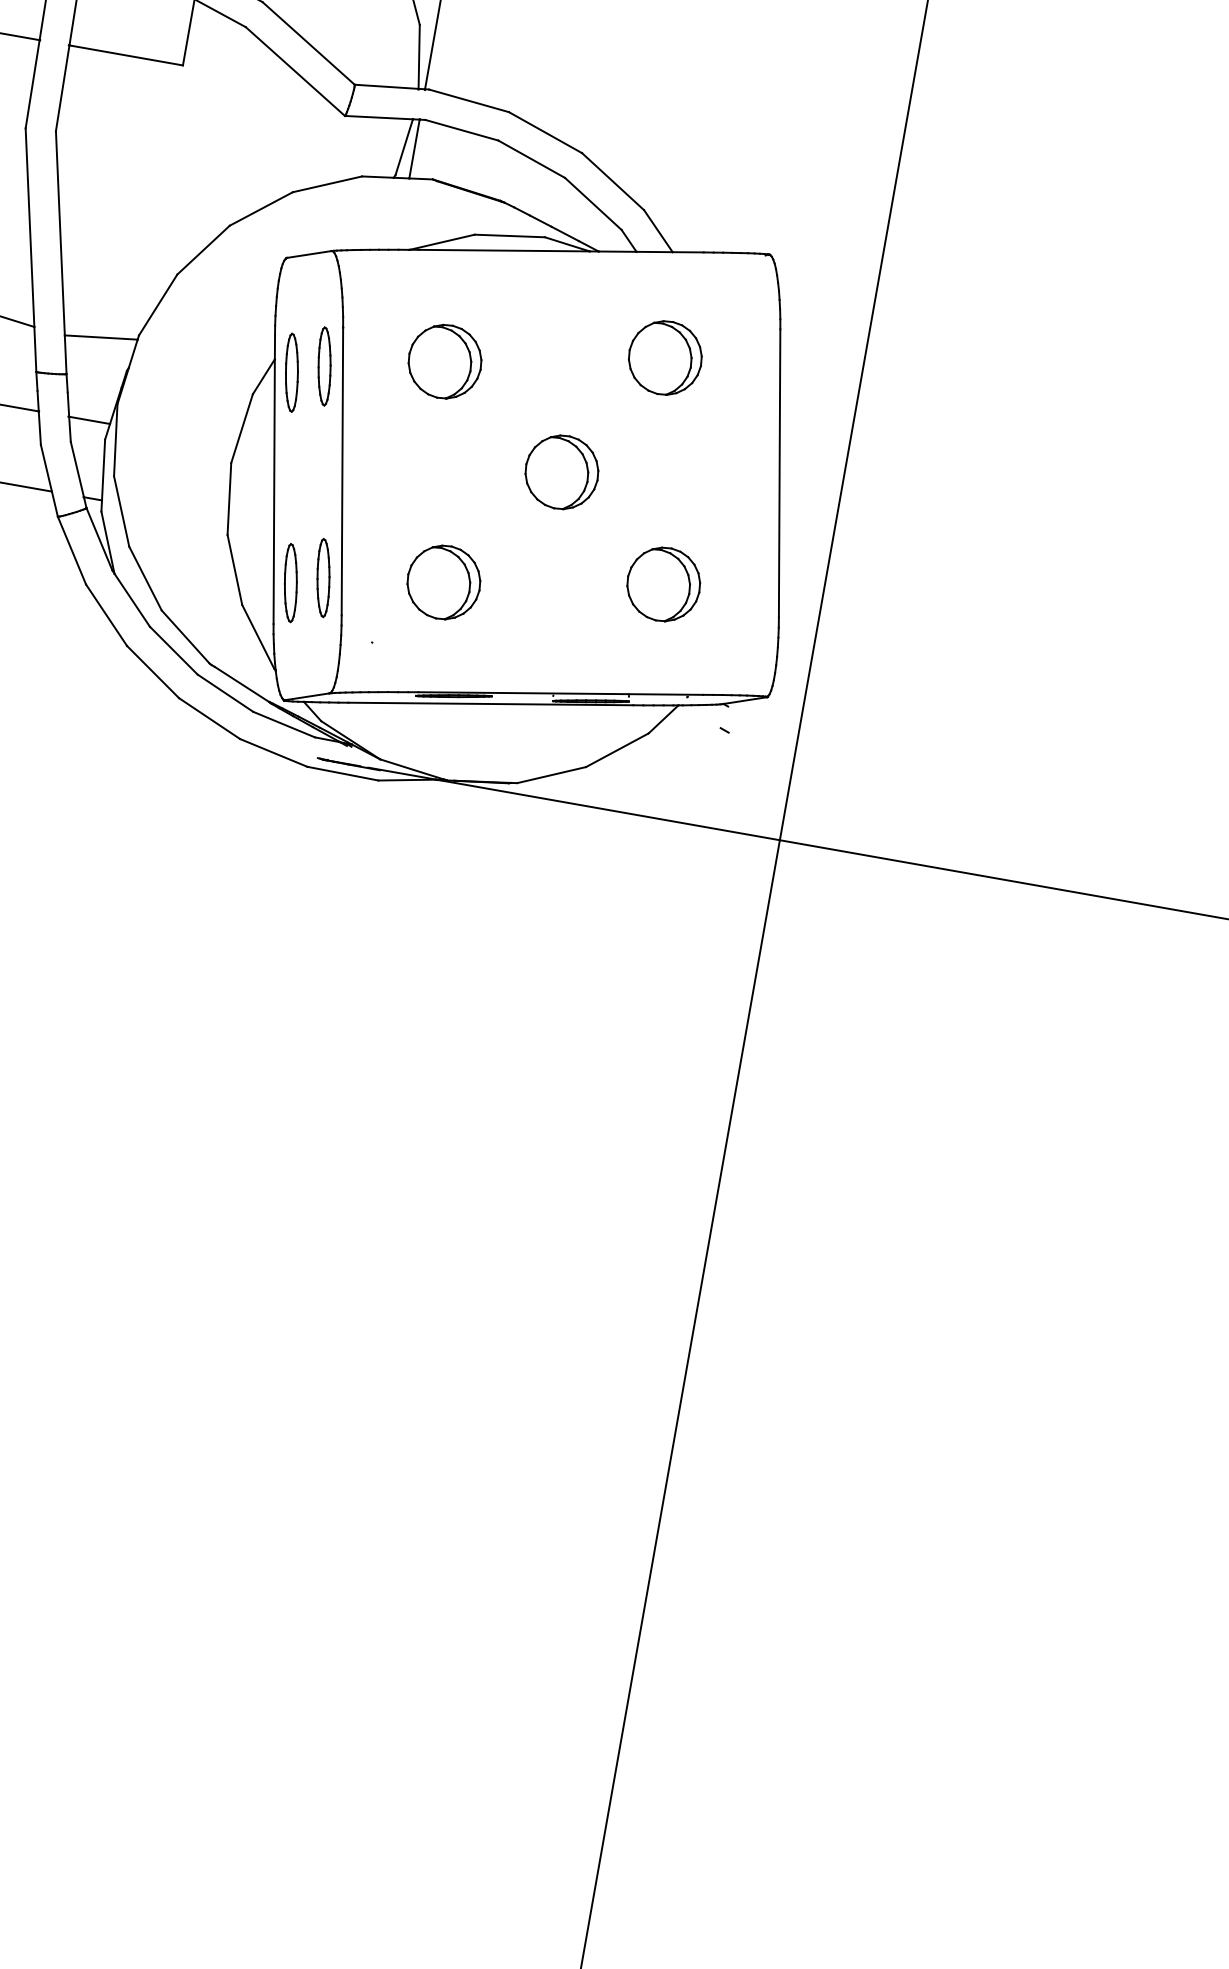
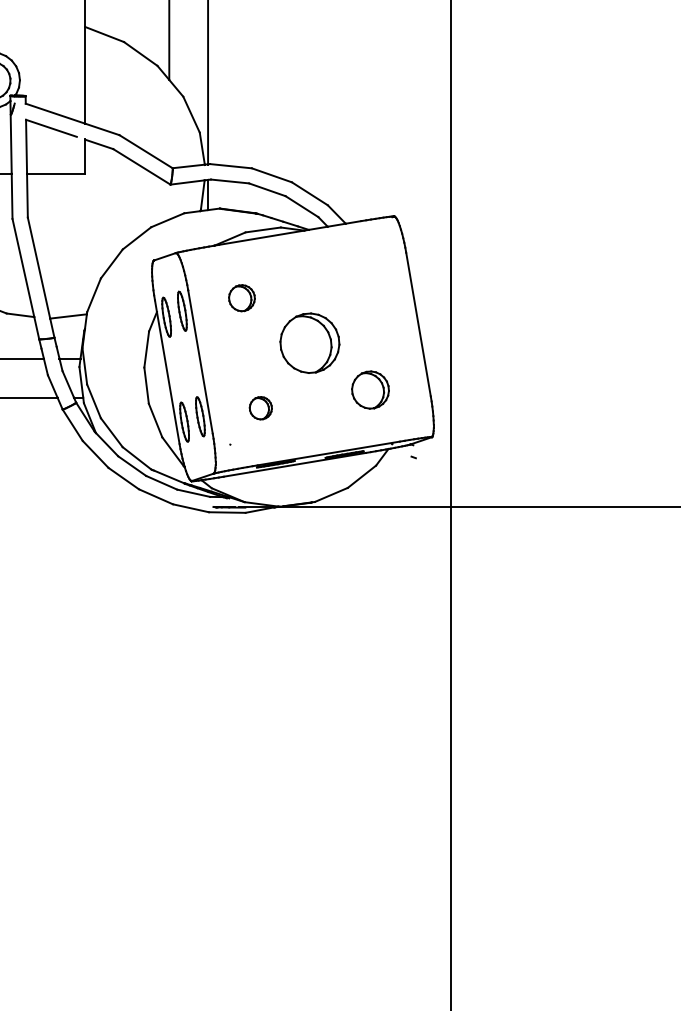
part: (665, 356) -> (351, 276), removed
part: (444, 359) -> (241, 297), size x0.7
part: (561, 470) -> (309, 342), size x1.6
part: (443, 580) -> (260, 407), size x0.6

